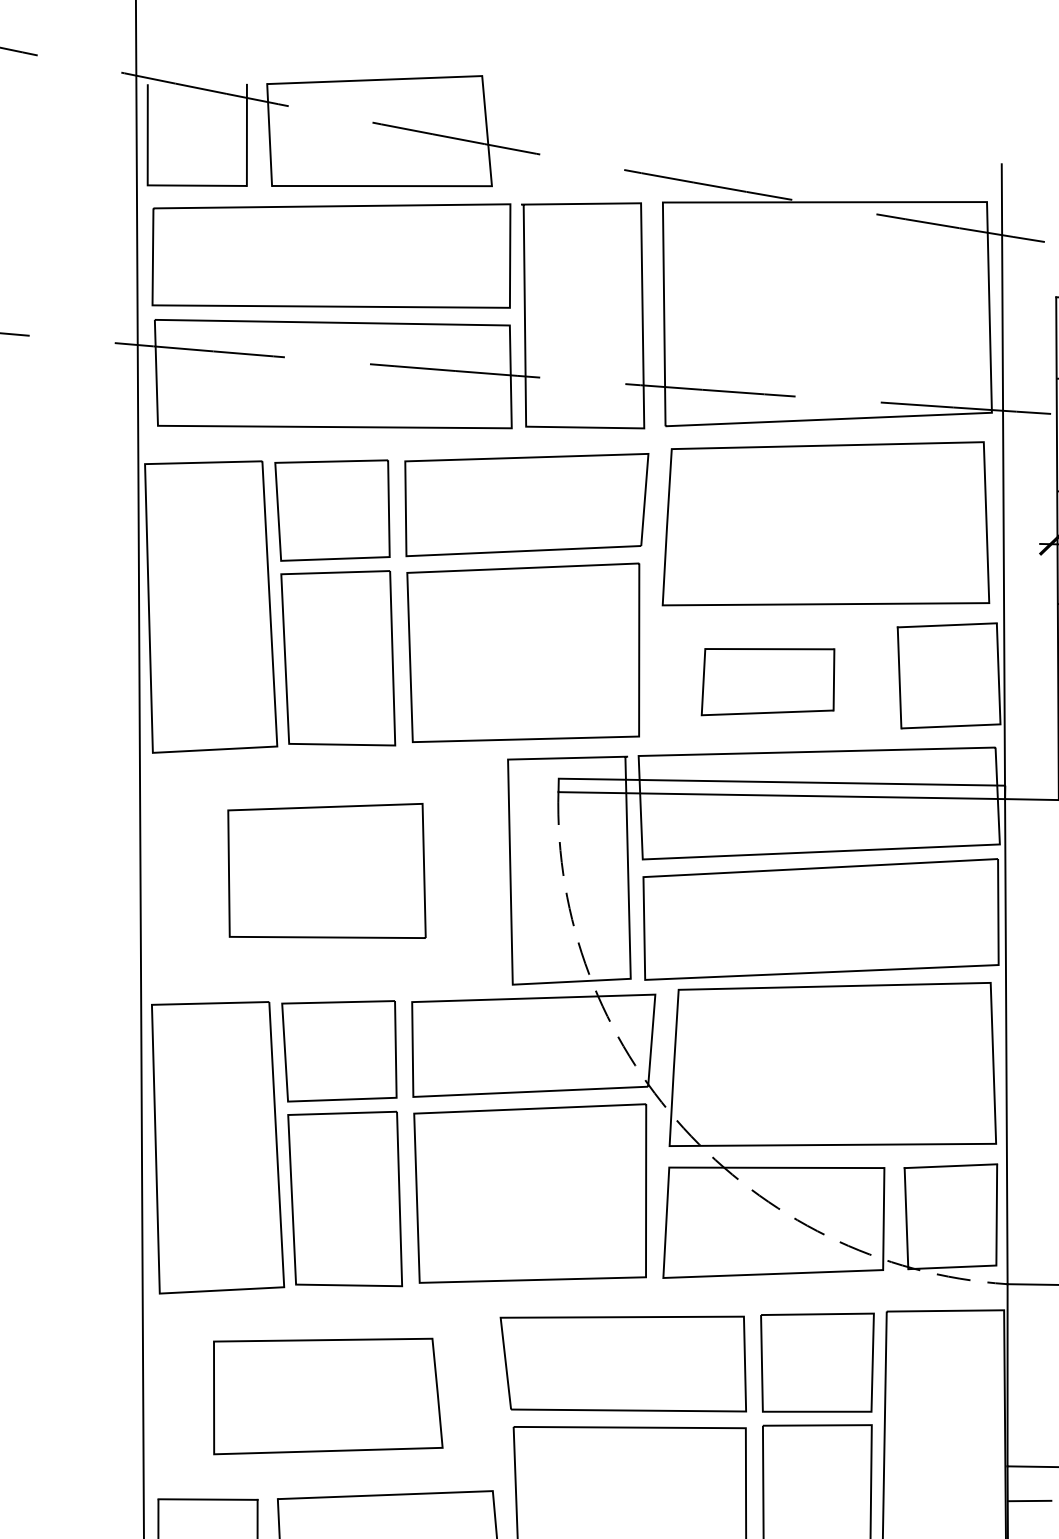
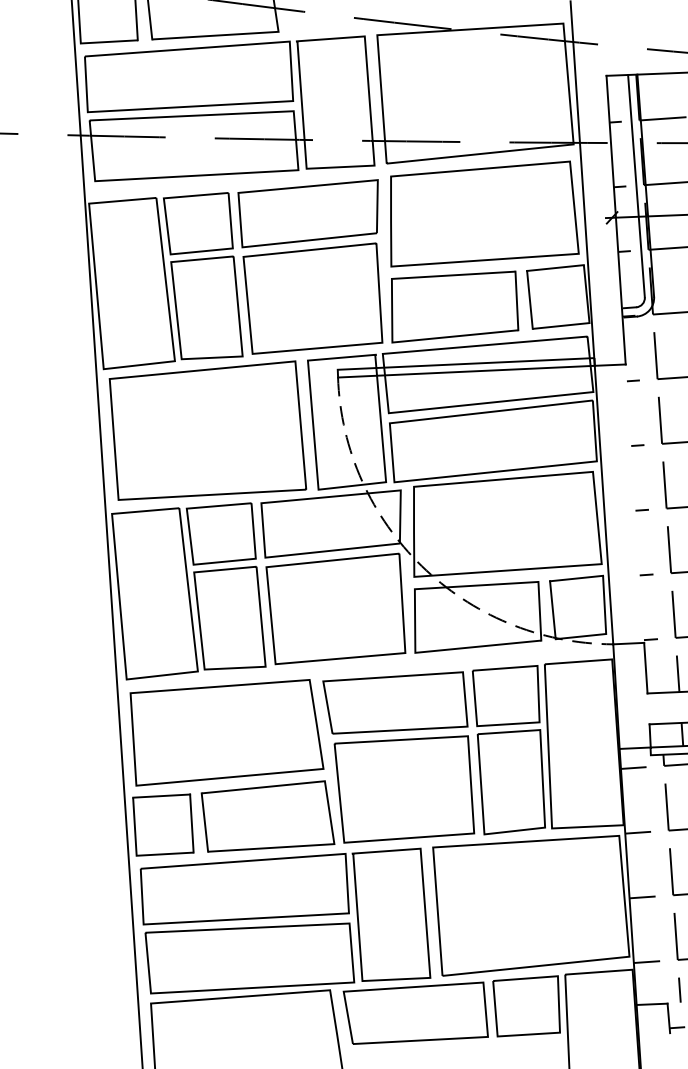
part: (769, 681) -> (455, 306), size x1.67
part: (326, 870) -> (207, 430), size x1.67
part: (327, 1396) -> (226, 732), size x1.43

